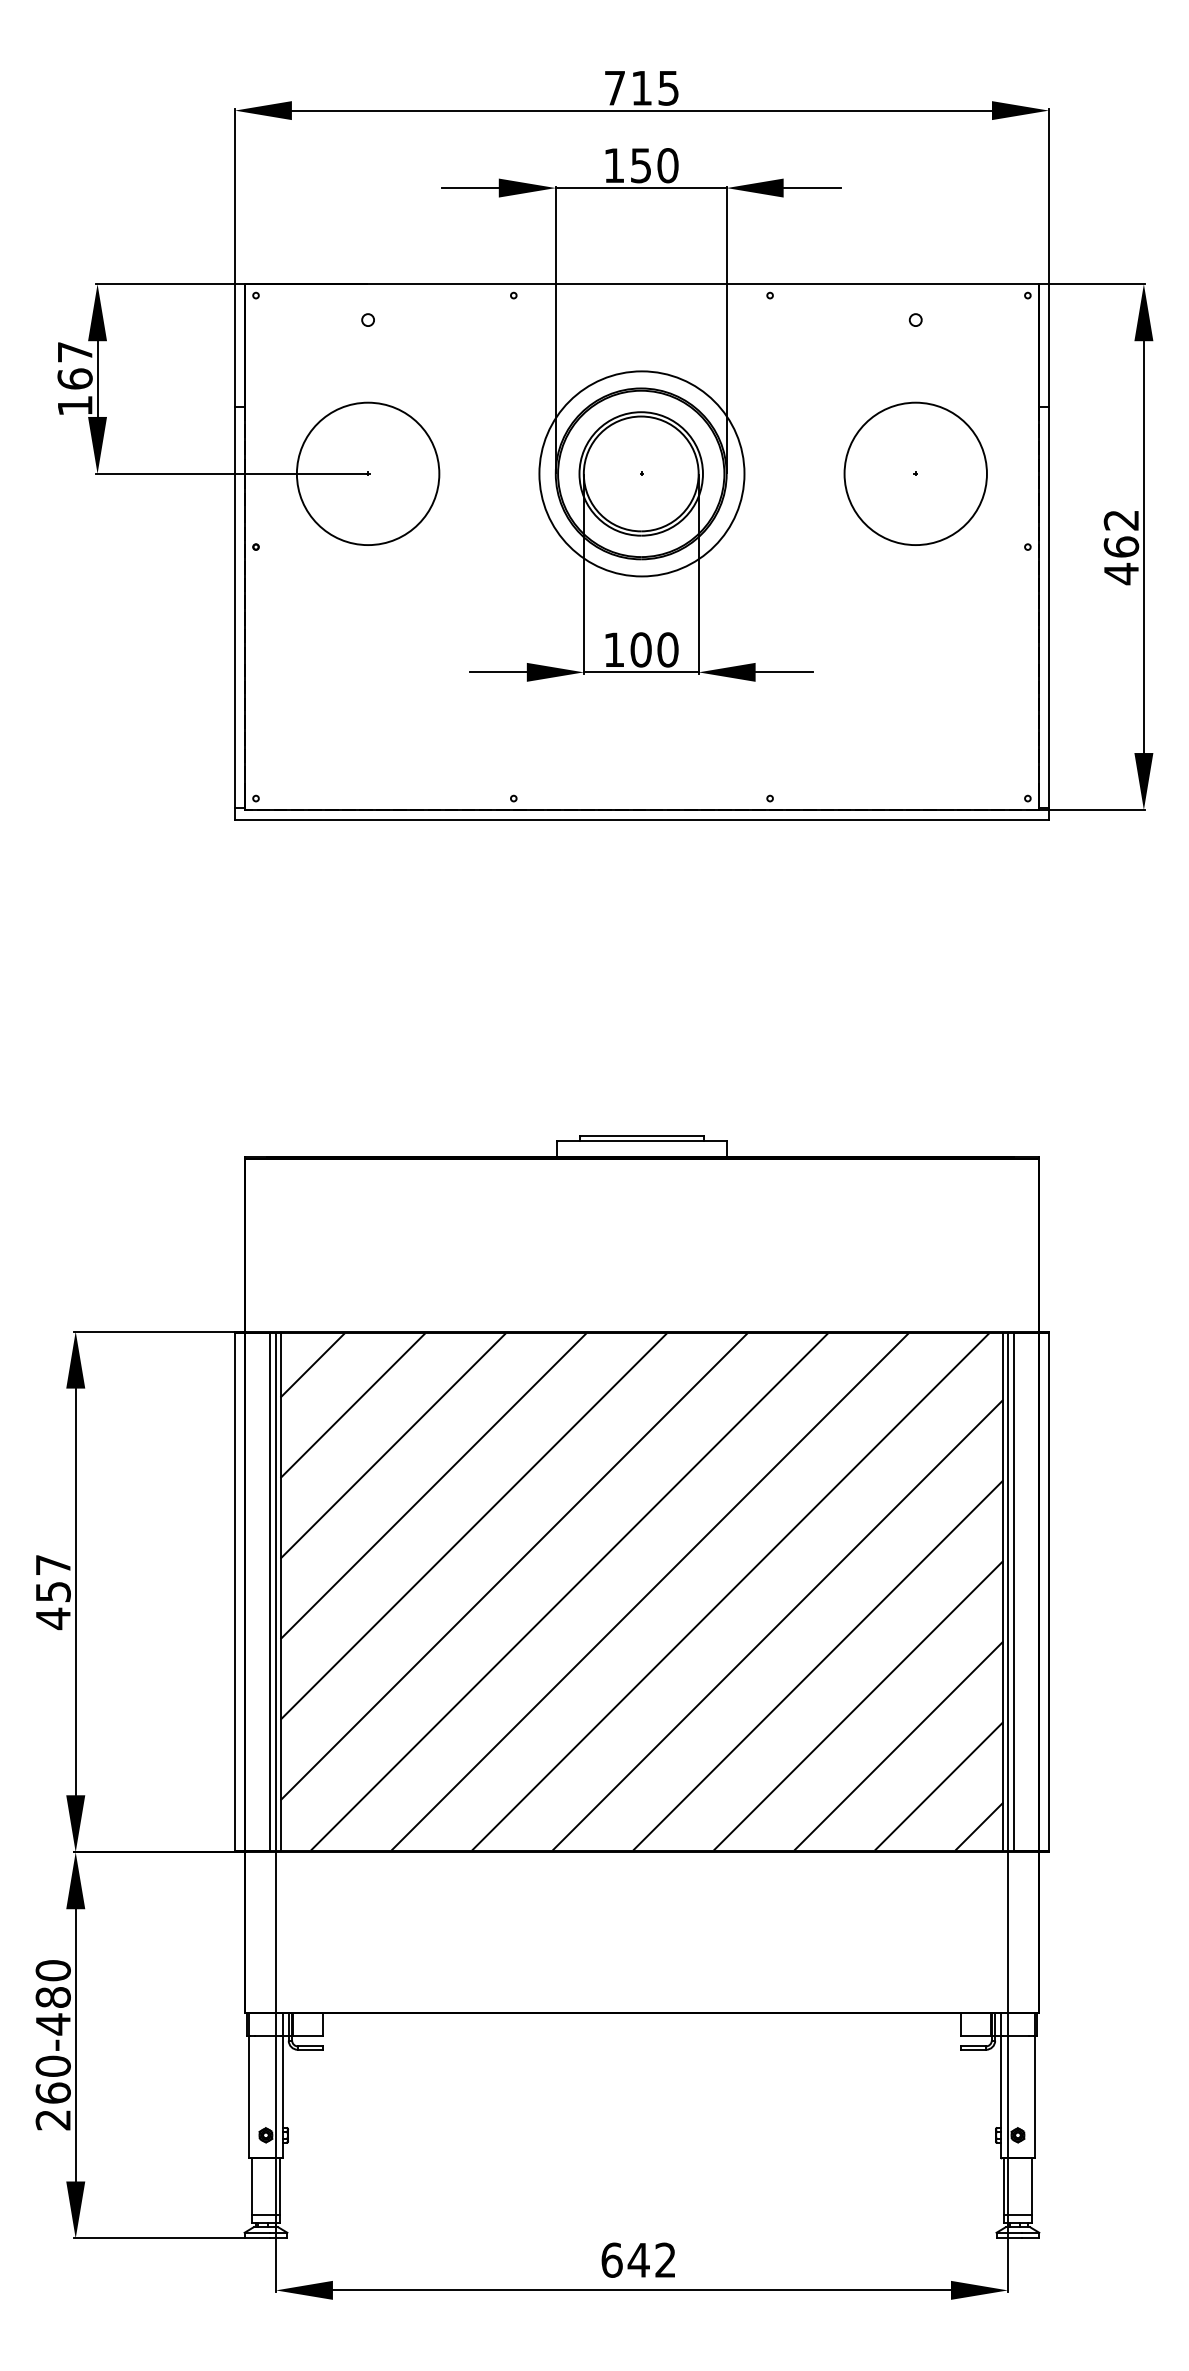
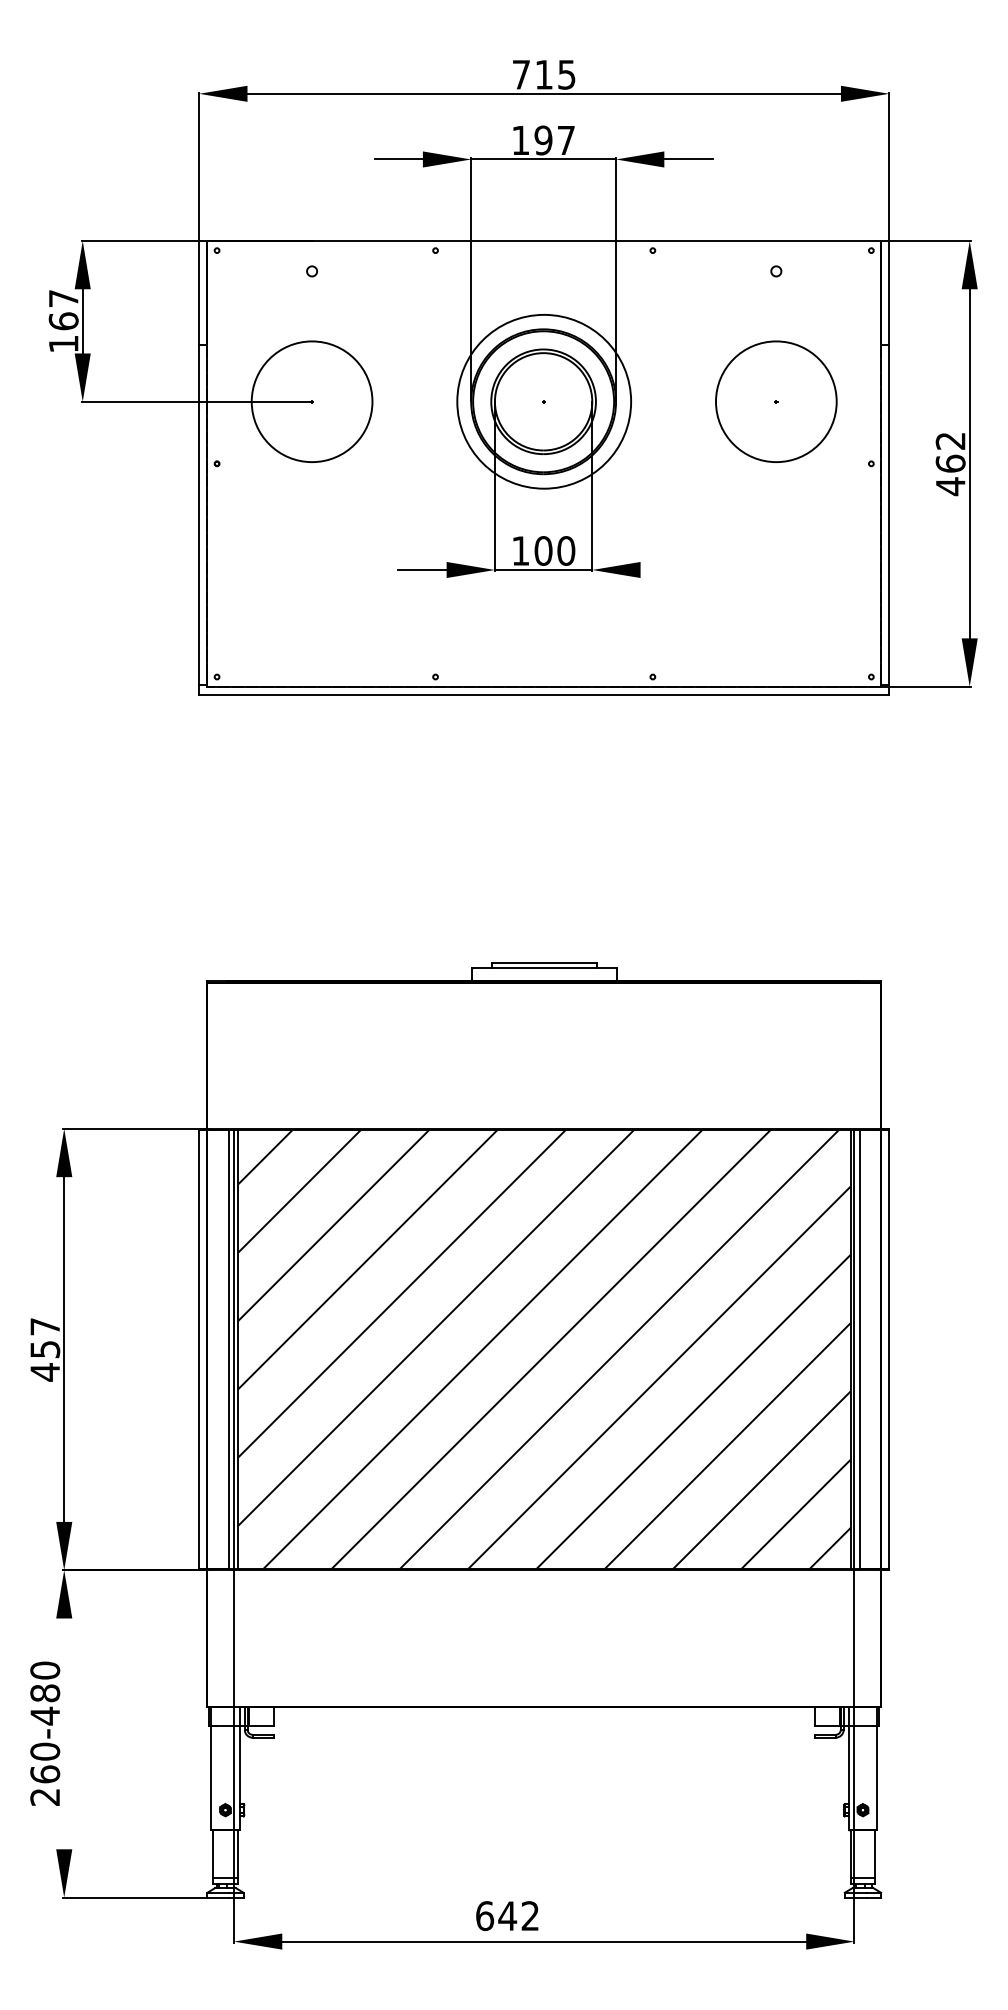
text: (654, 165) -> (554, 140), 150 -> 197
line: (783, 672) -> (664, 570), removed
line: (75, 2045) -> (64, 1734), removed
text: (637, 2259) -> (506, 1915), moved

